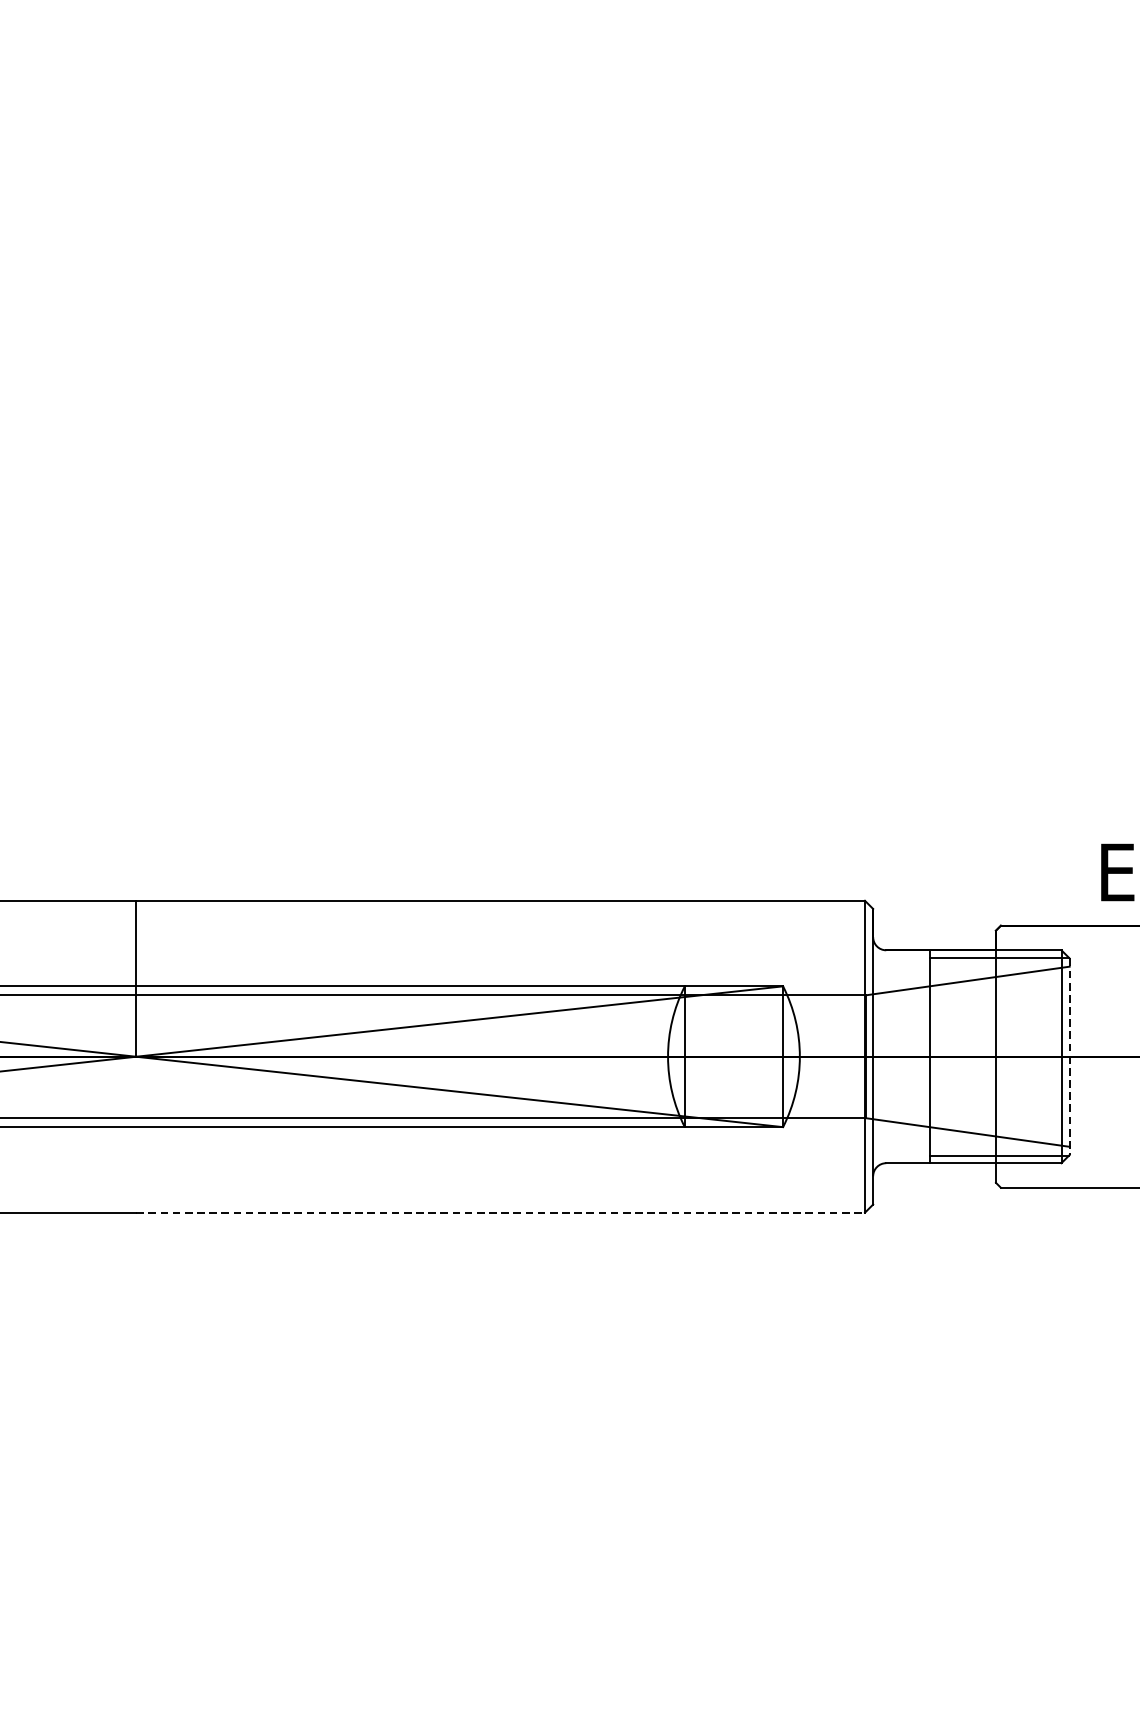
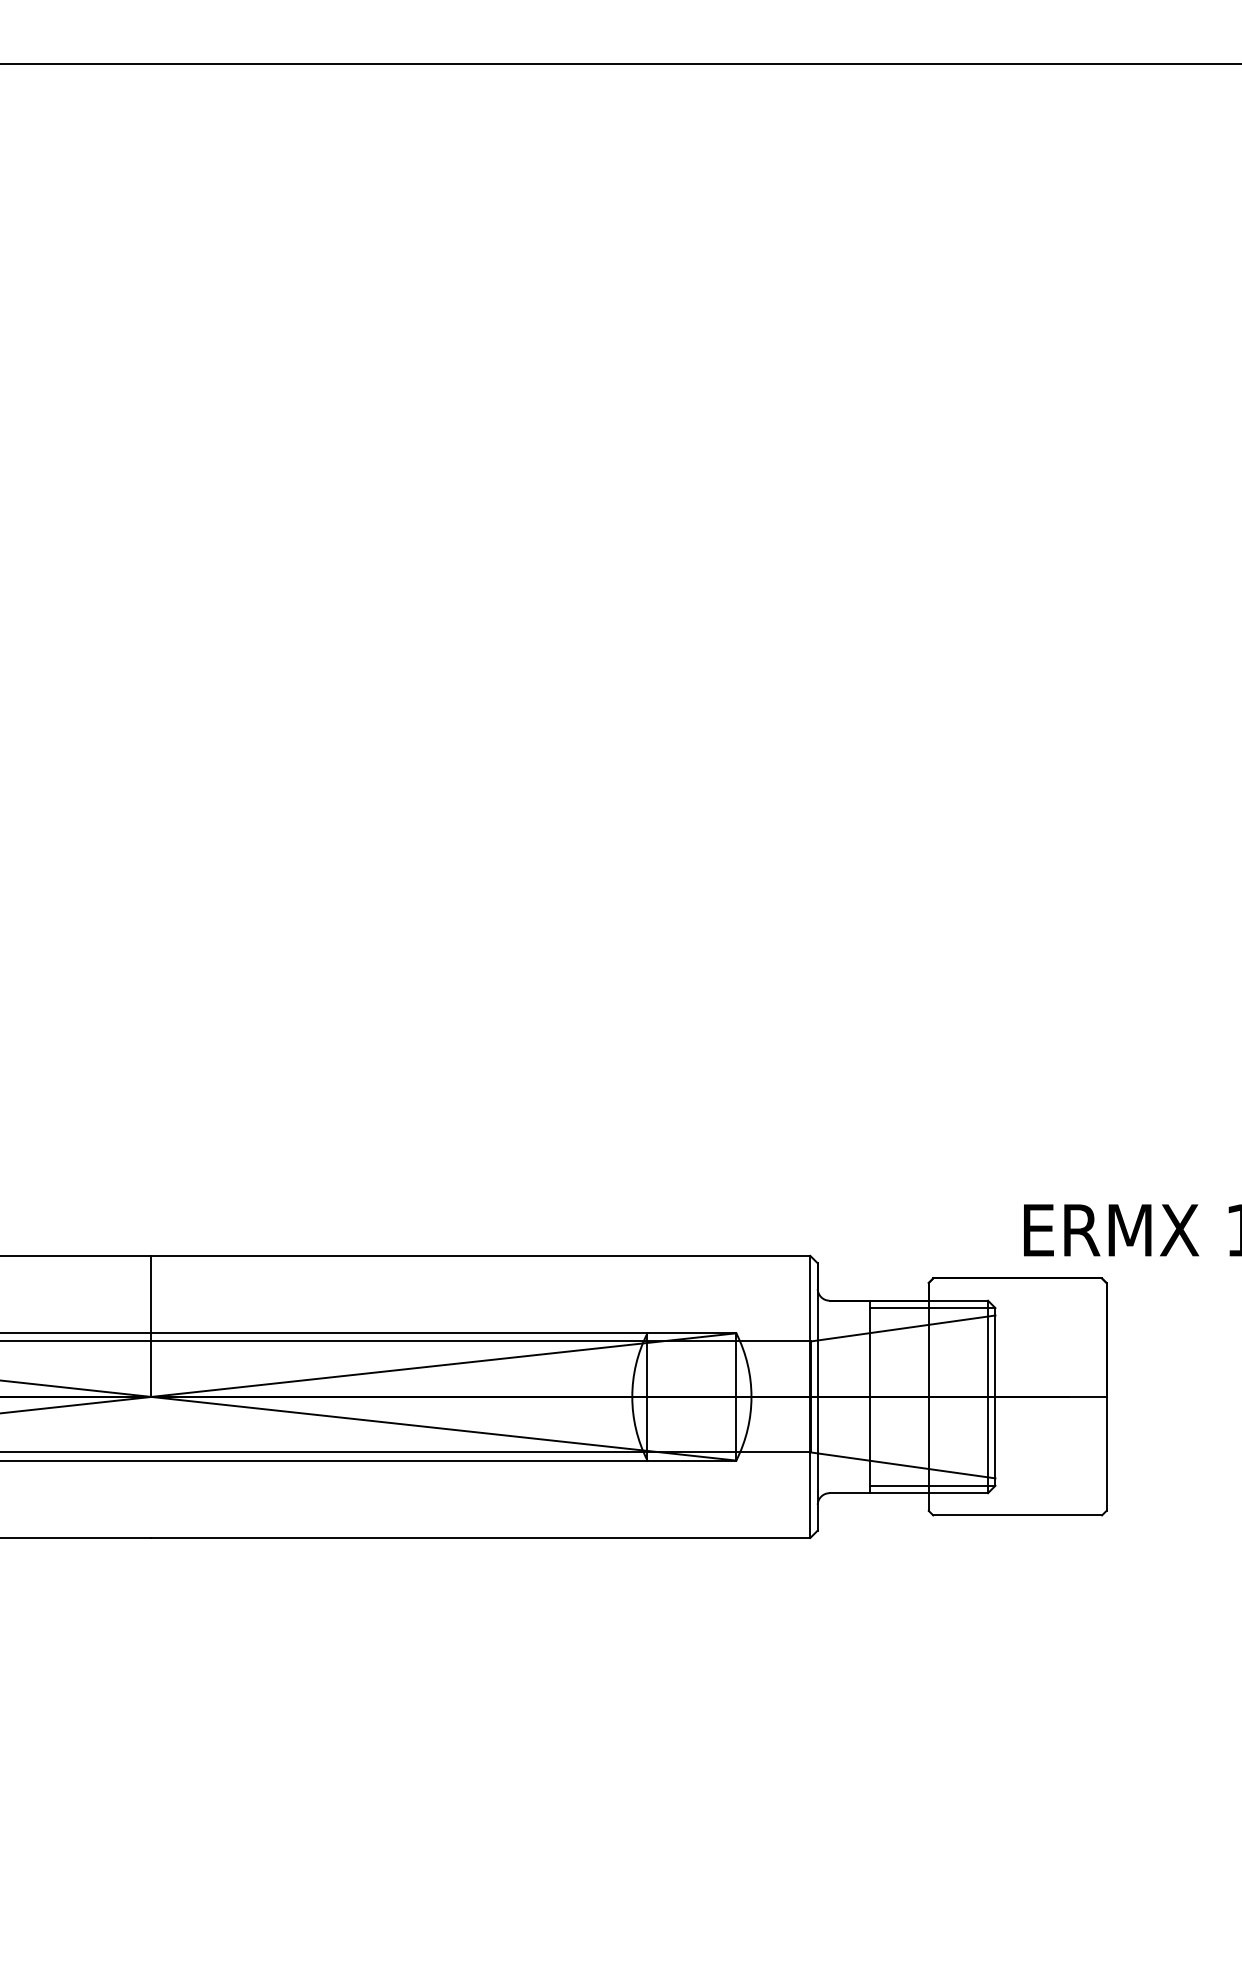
line: (1069, 1056) -> (995, 1396), dashed -> solid
line: (501, 1212) -> (481, 1537), dashed -> solid

